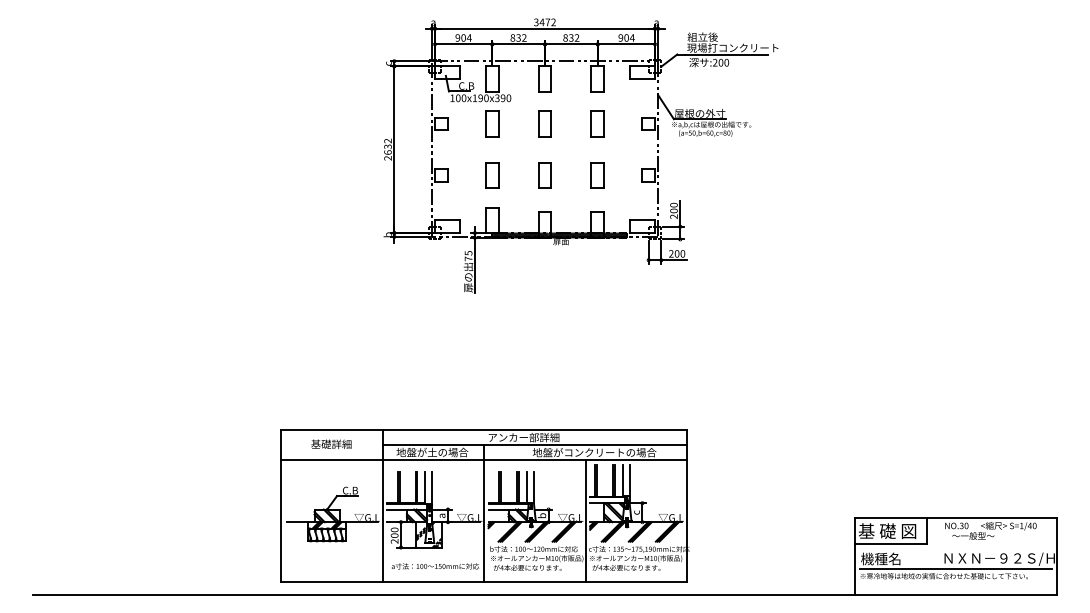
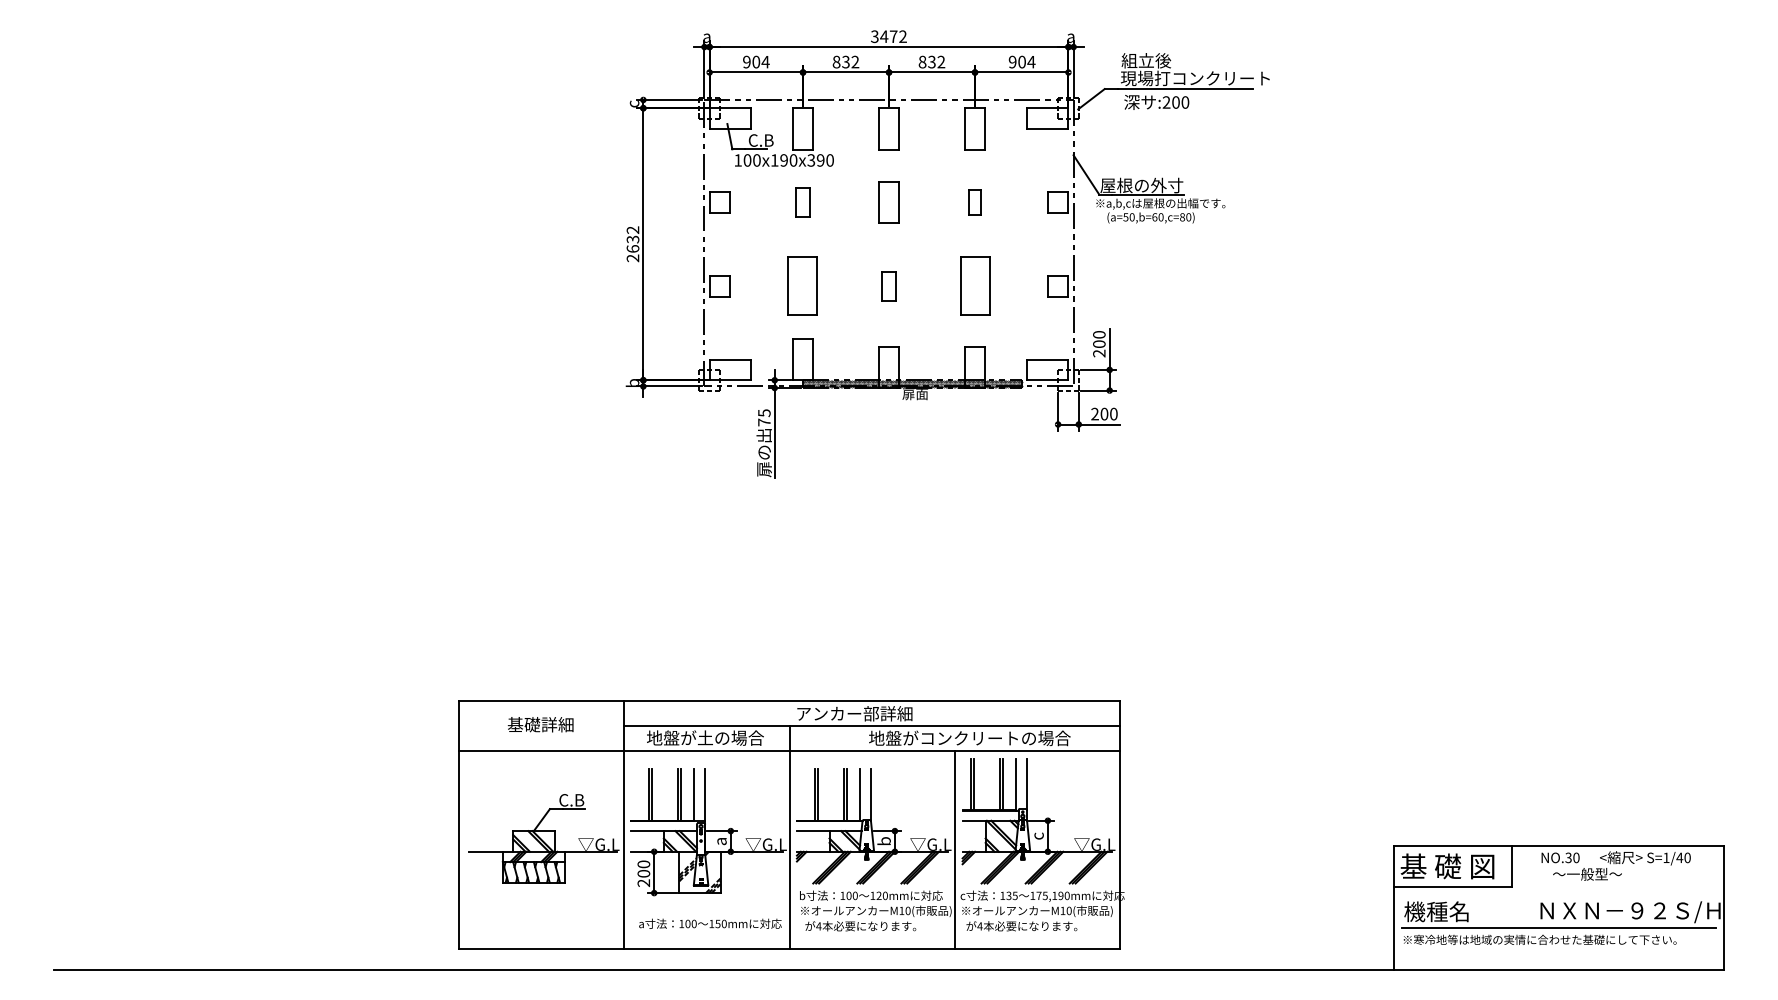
part: (492, 123) -> (803, 201), size x0.7
part: (597, 123) -> (974, 201), size x0.6
part: (492, 175) -> (803, 286), size x1.4
part: (544, 175) -> (888, 286), size x0.7
part: (597, 175) -> (974, 286), size x1.4

